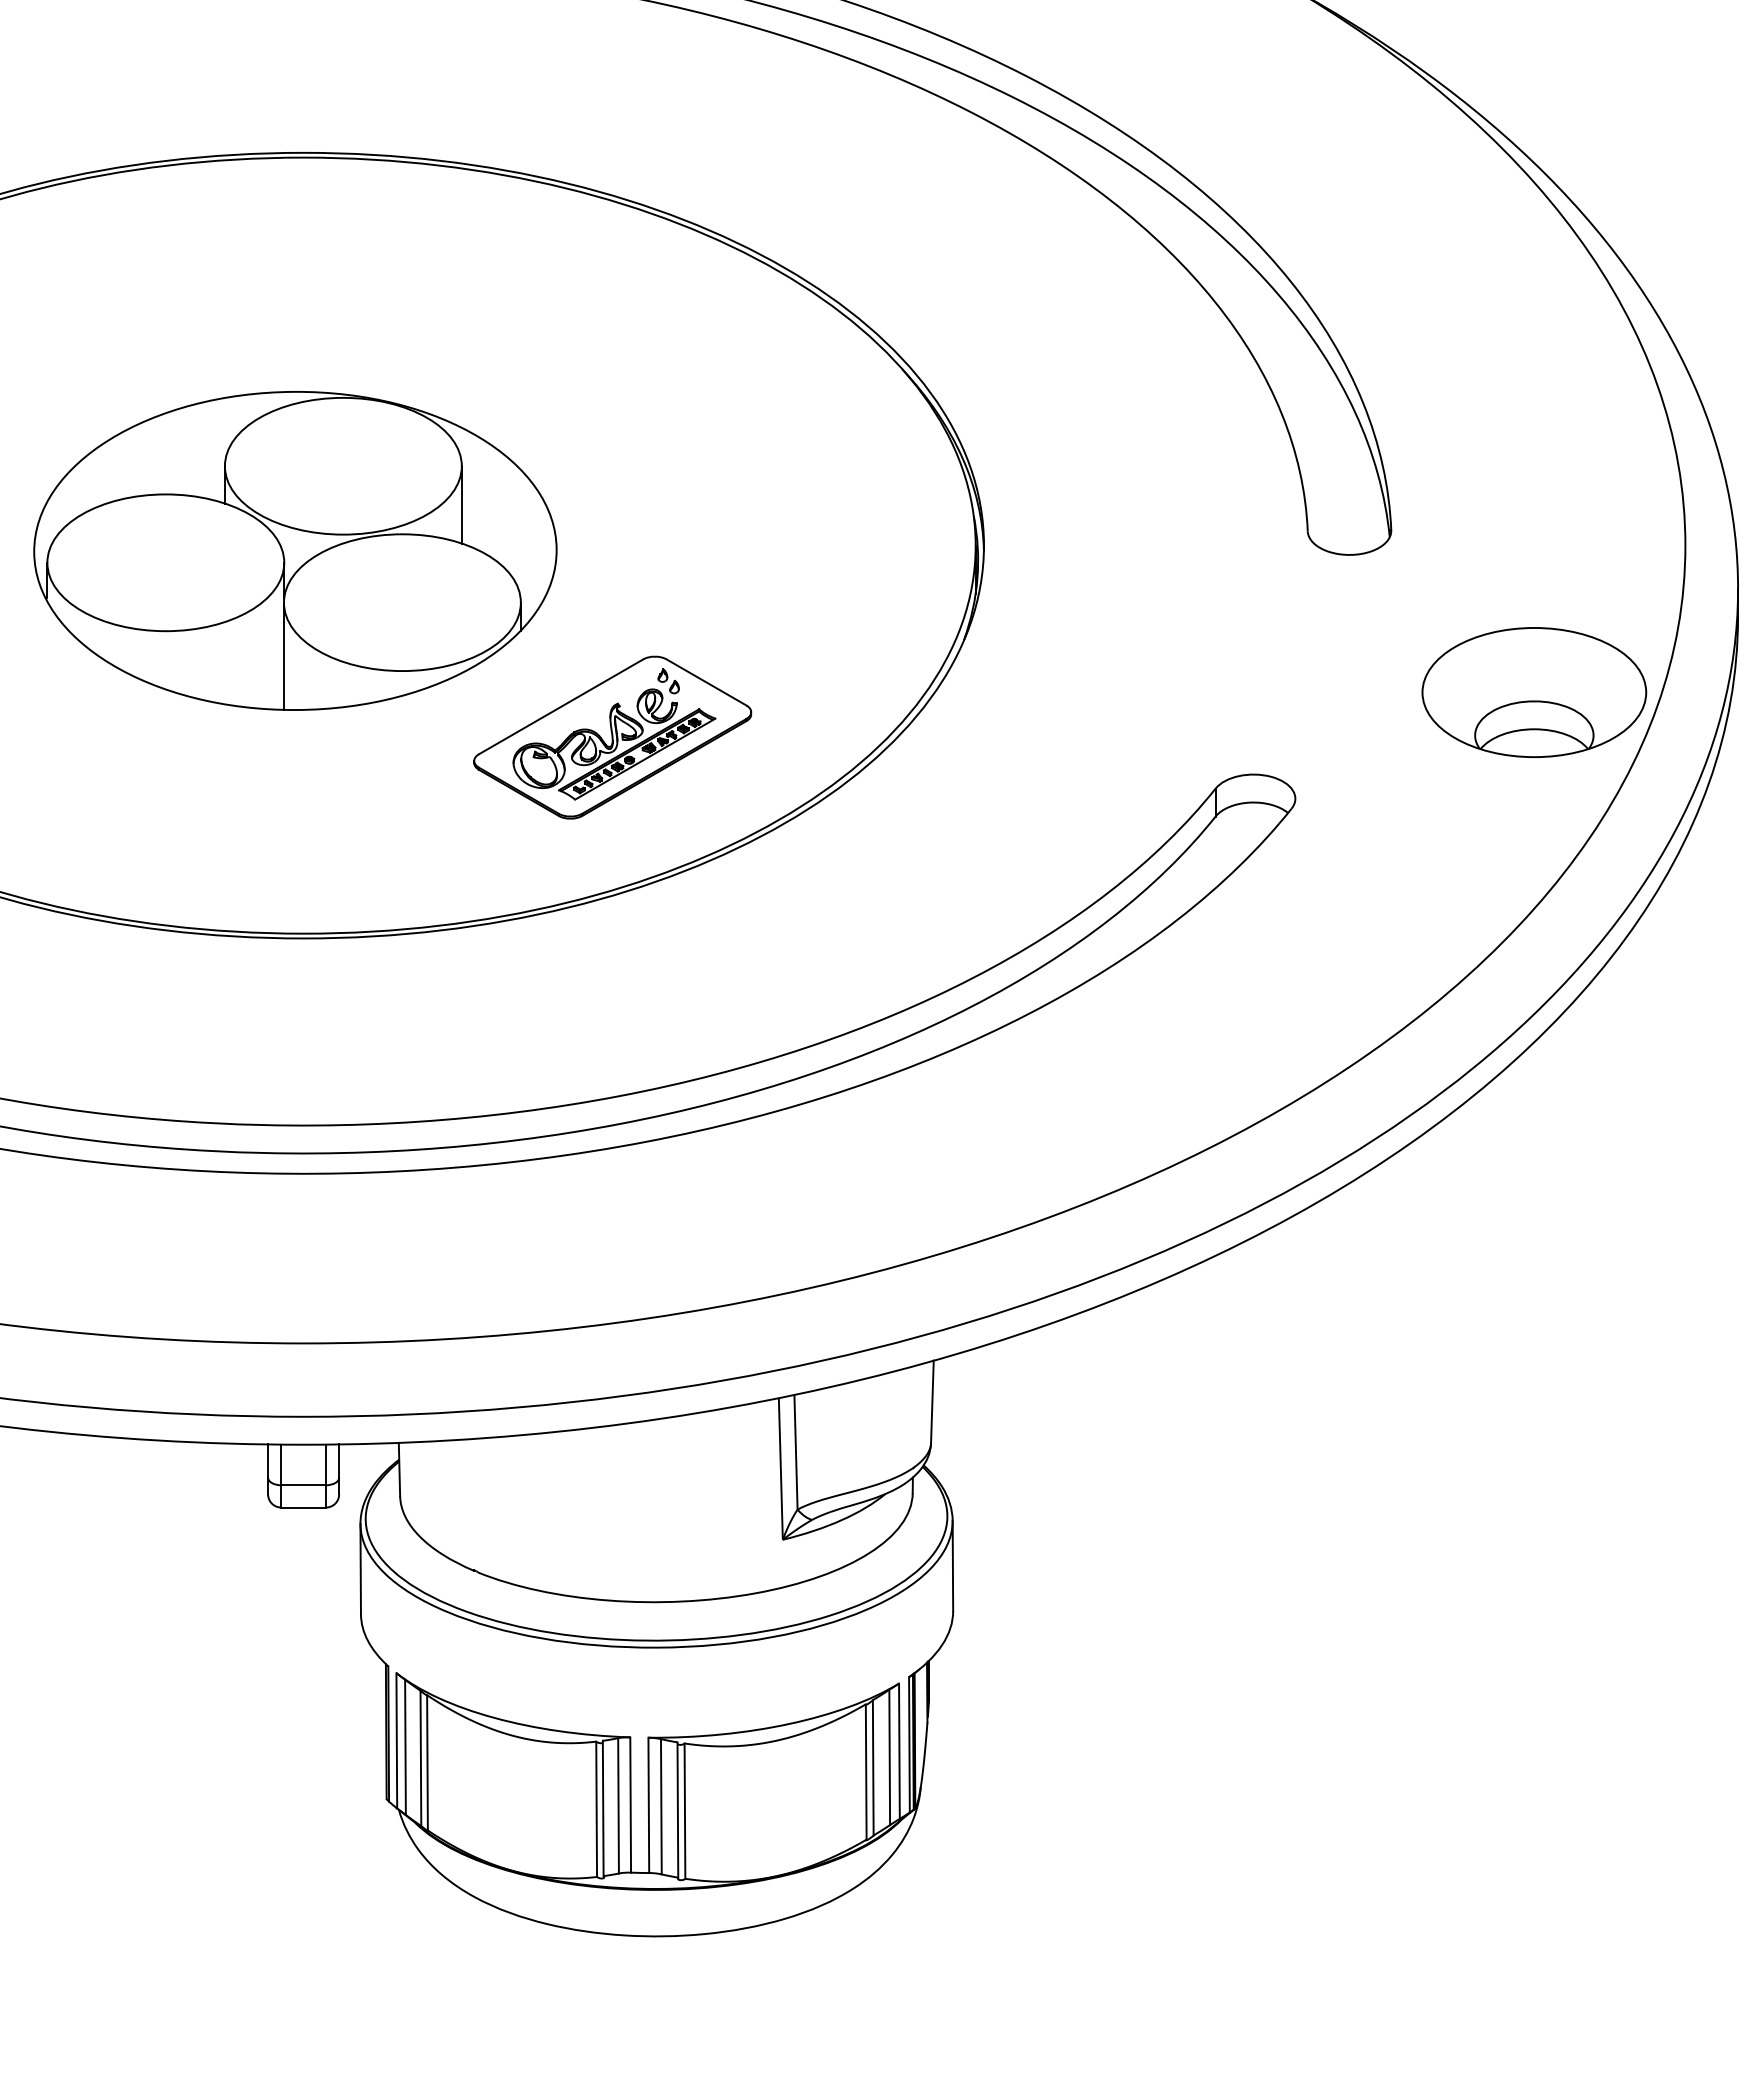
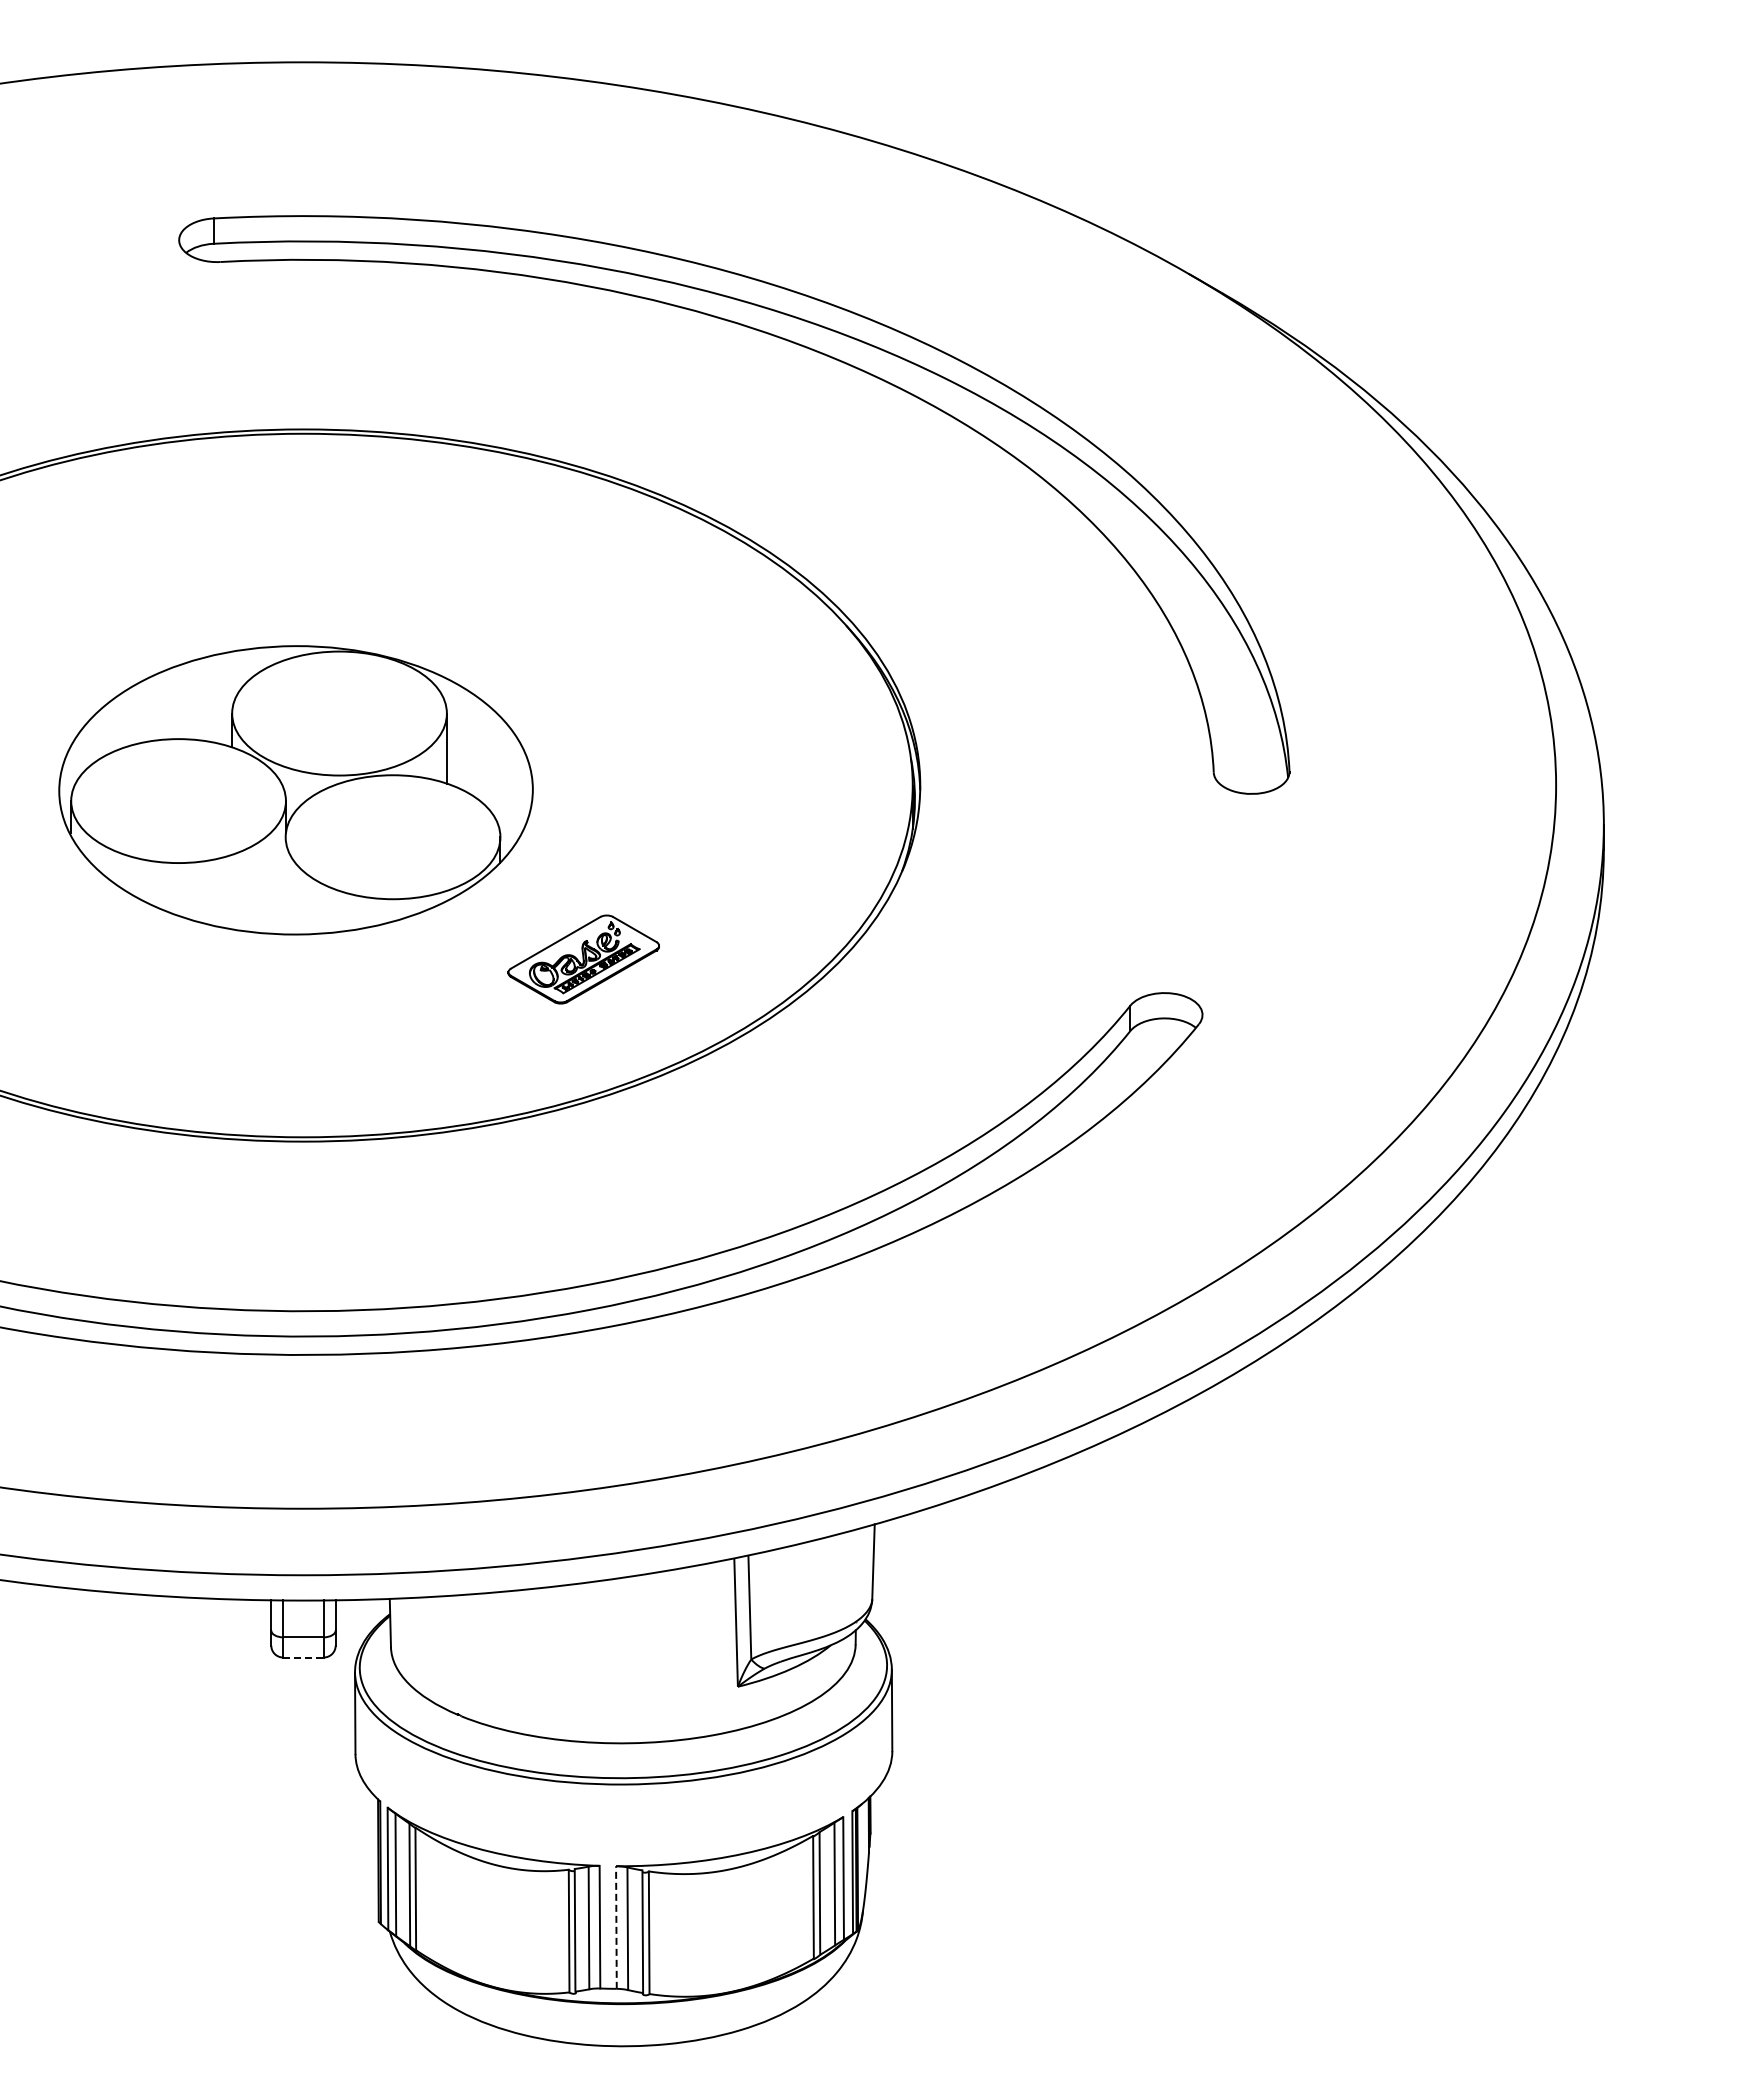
line: (283, 655) -> (285, 885), removed
part: (1533, 692) -> (1418, 918), removed
part: (612, 737) -> (583, 959), size x0.6
line: (303, 1507) -> (303, 1657), solid -> dashed
line: (648, 1805) -> (616, 1927), solid -> dashed

